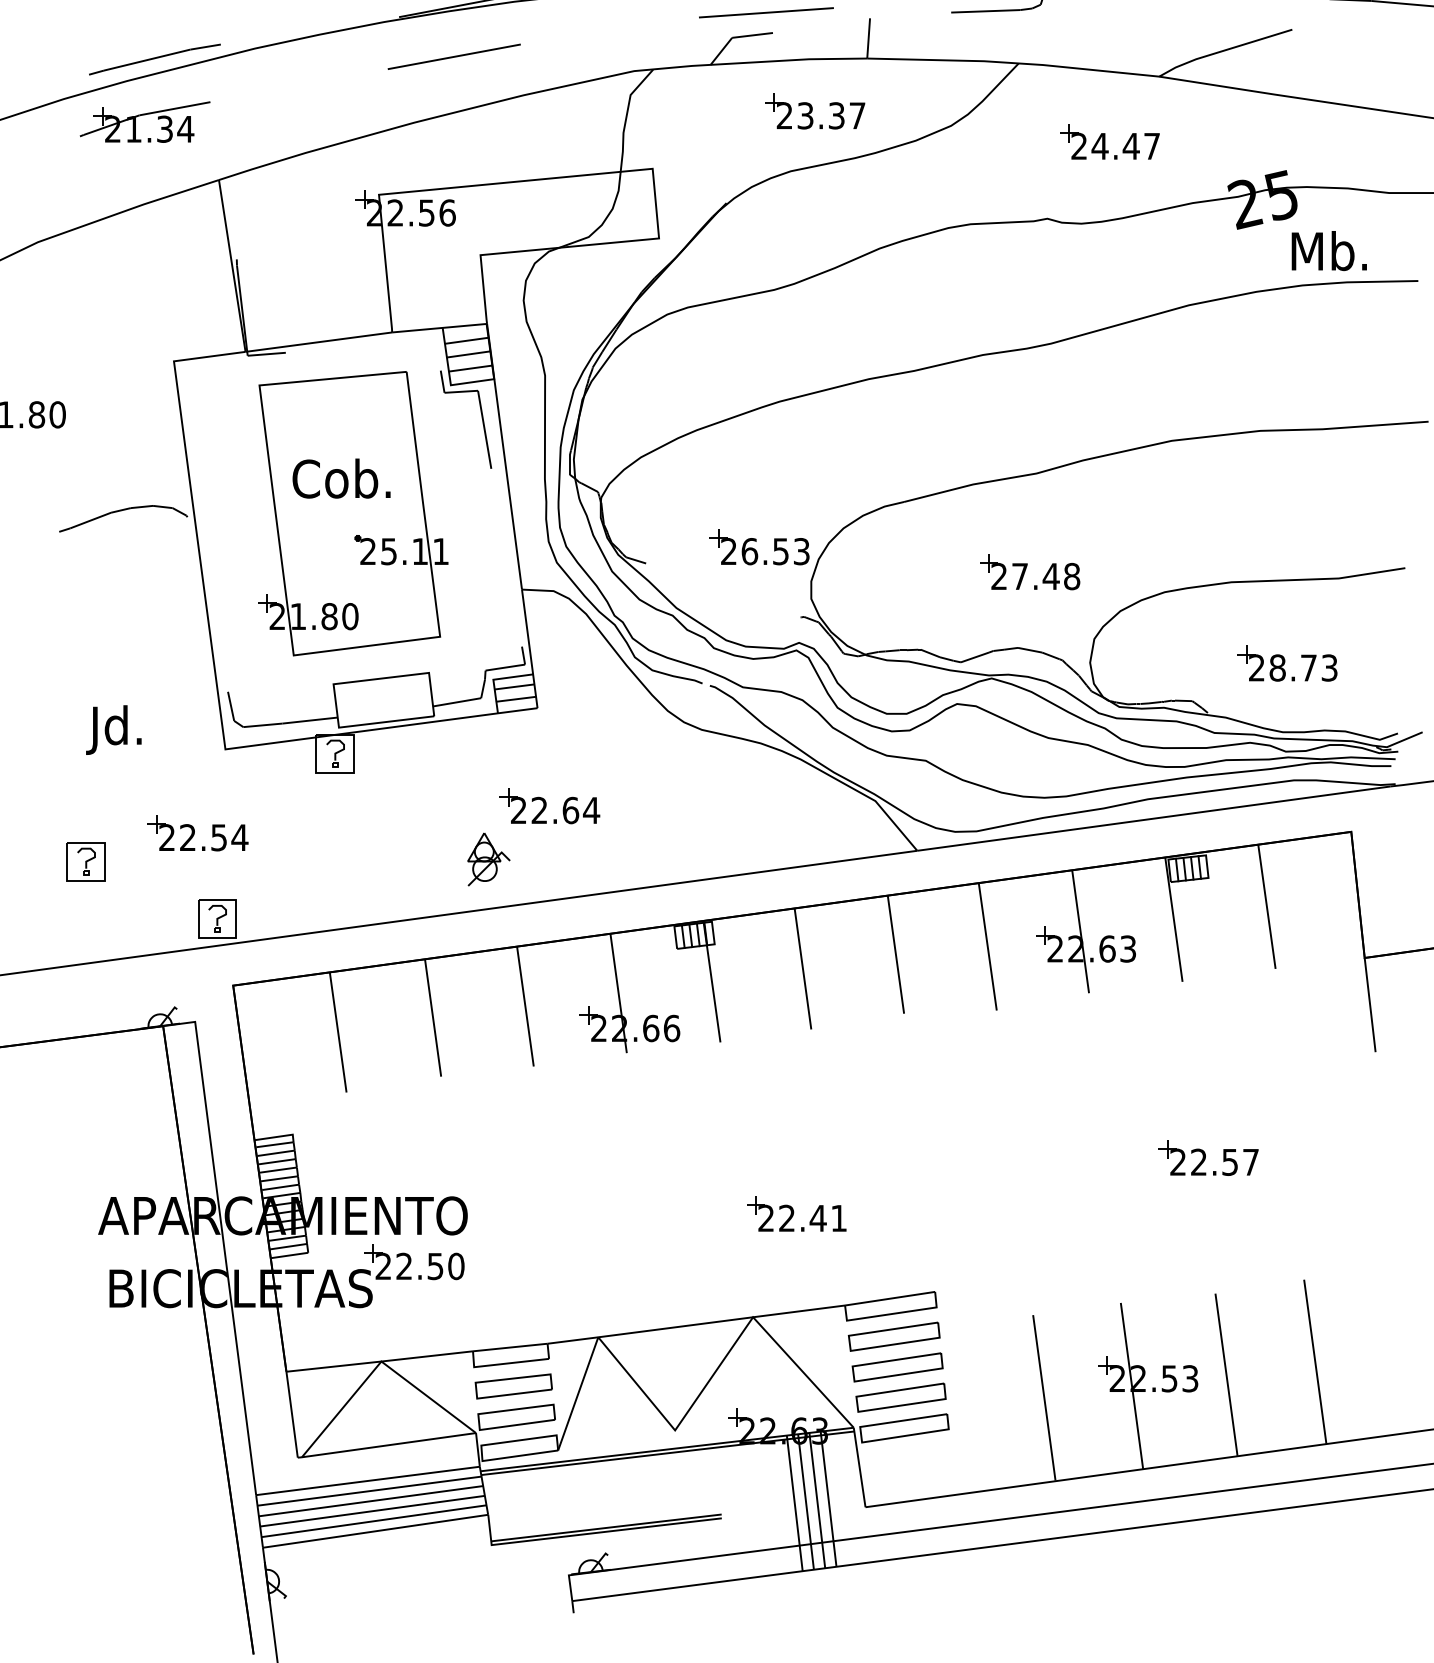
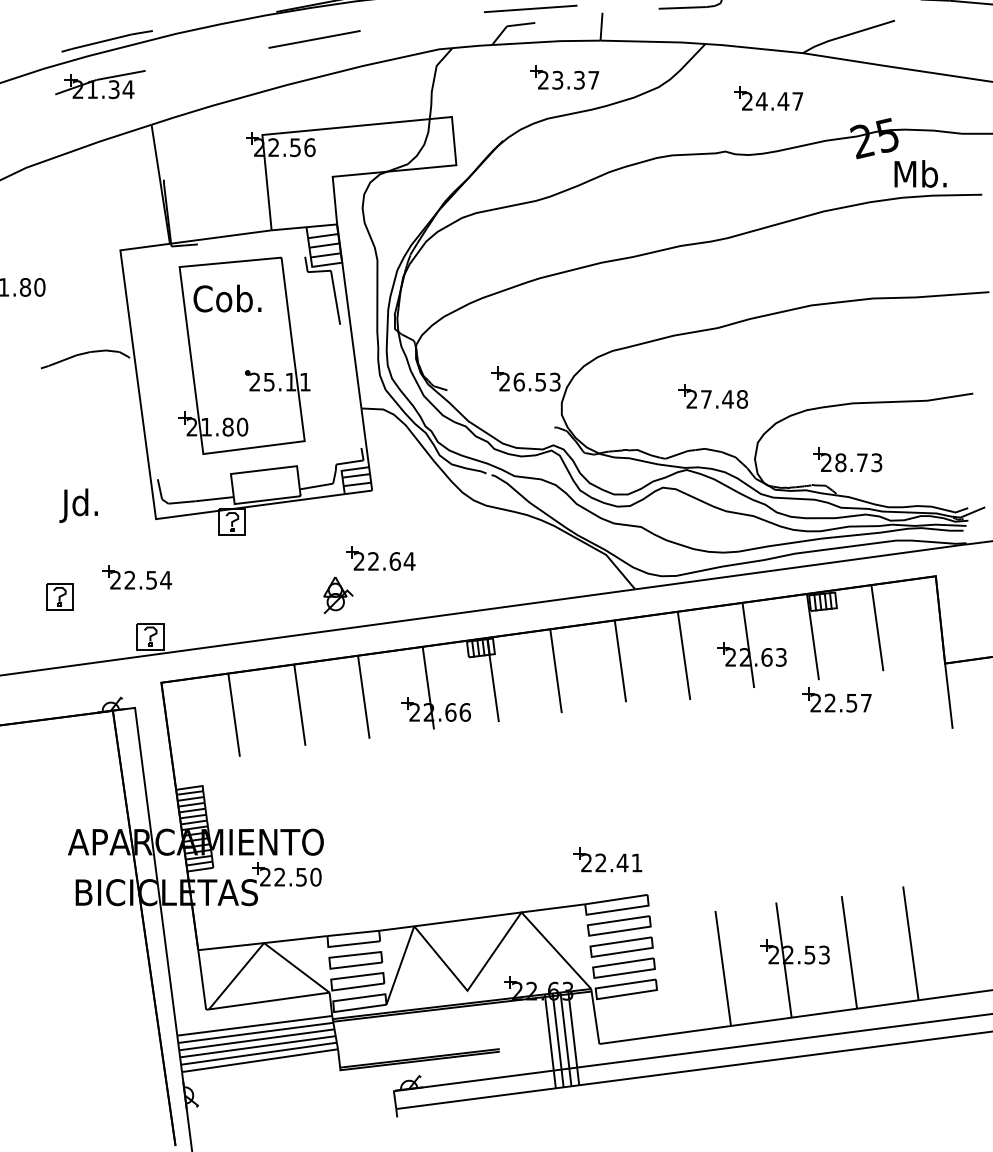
text: (341, 478) -> (227, 298), moved
part: (1287, 663) -> (847, 459), moved
part: (1207, 1157) -> (836, 699), moved
part: (796, 1213) -> (607, 859), moved

